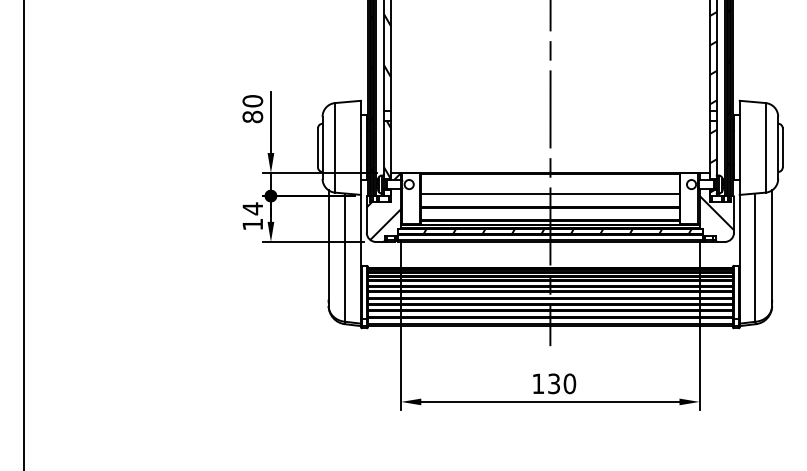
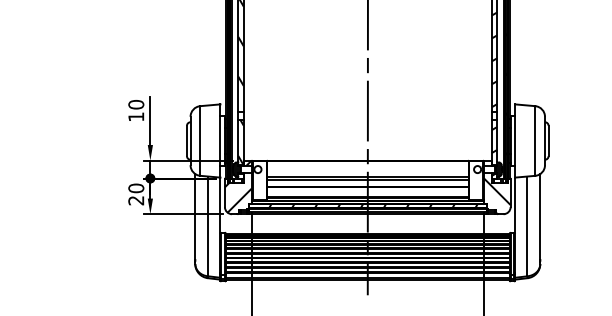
text: (252, 116) -> (136, 116), 80 -> 10
line: (550, 198) -> (367, 180), added
text: (252, 216) -> (136, 194), 14 -> 20

